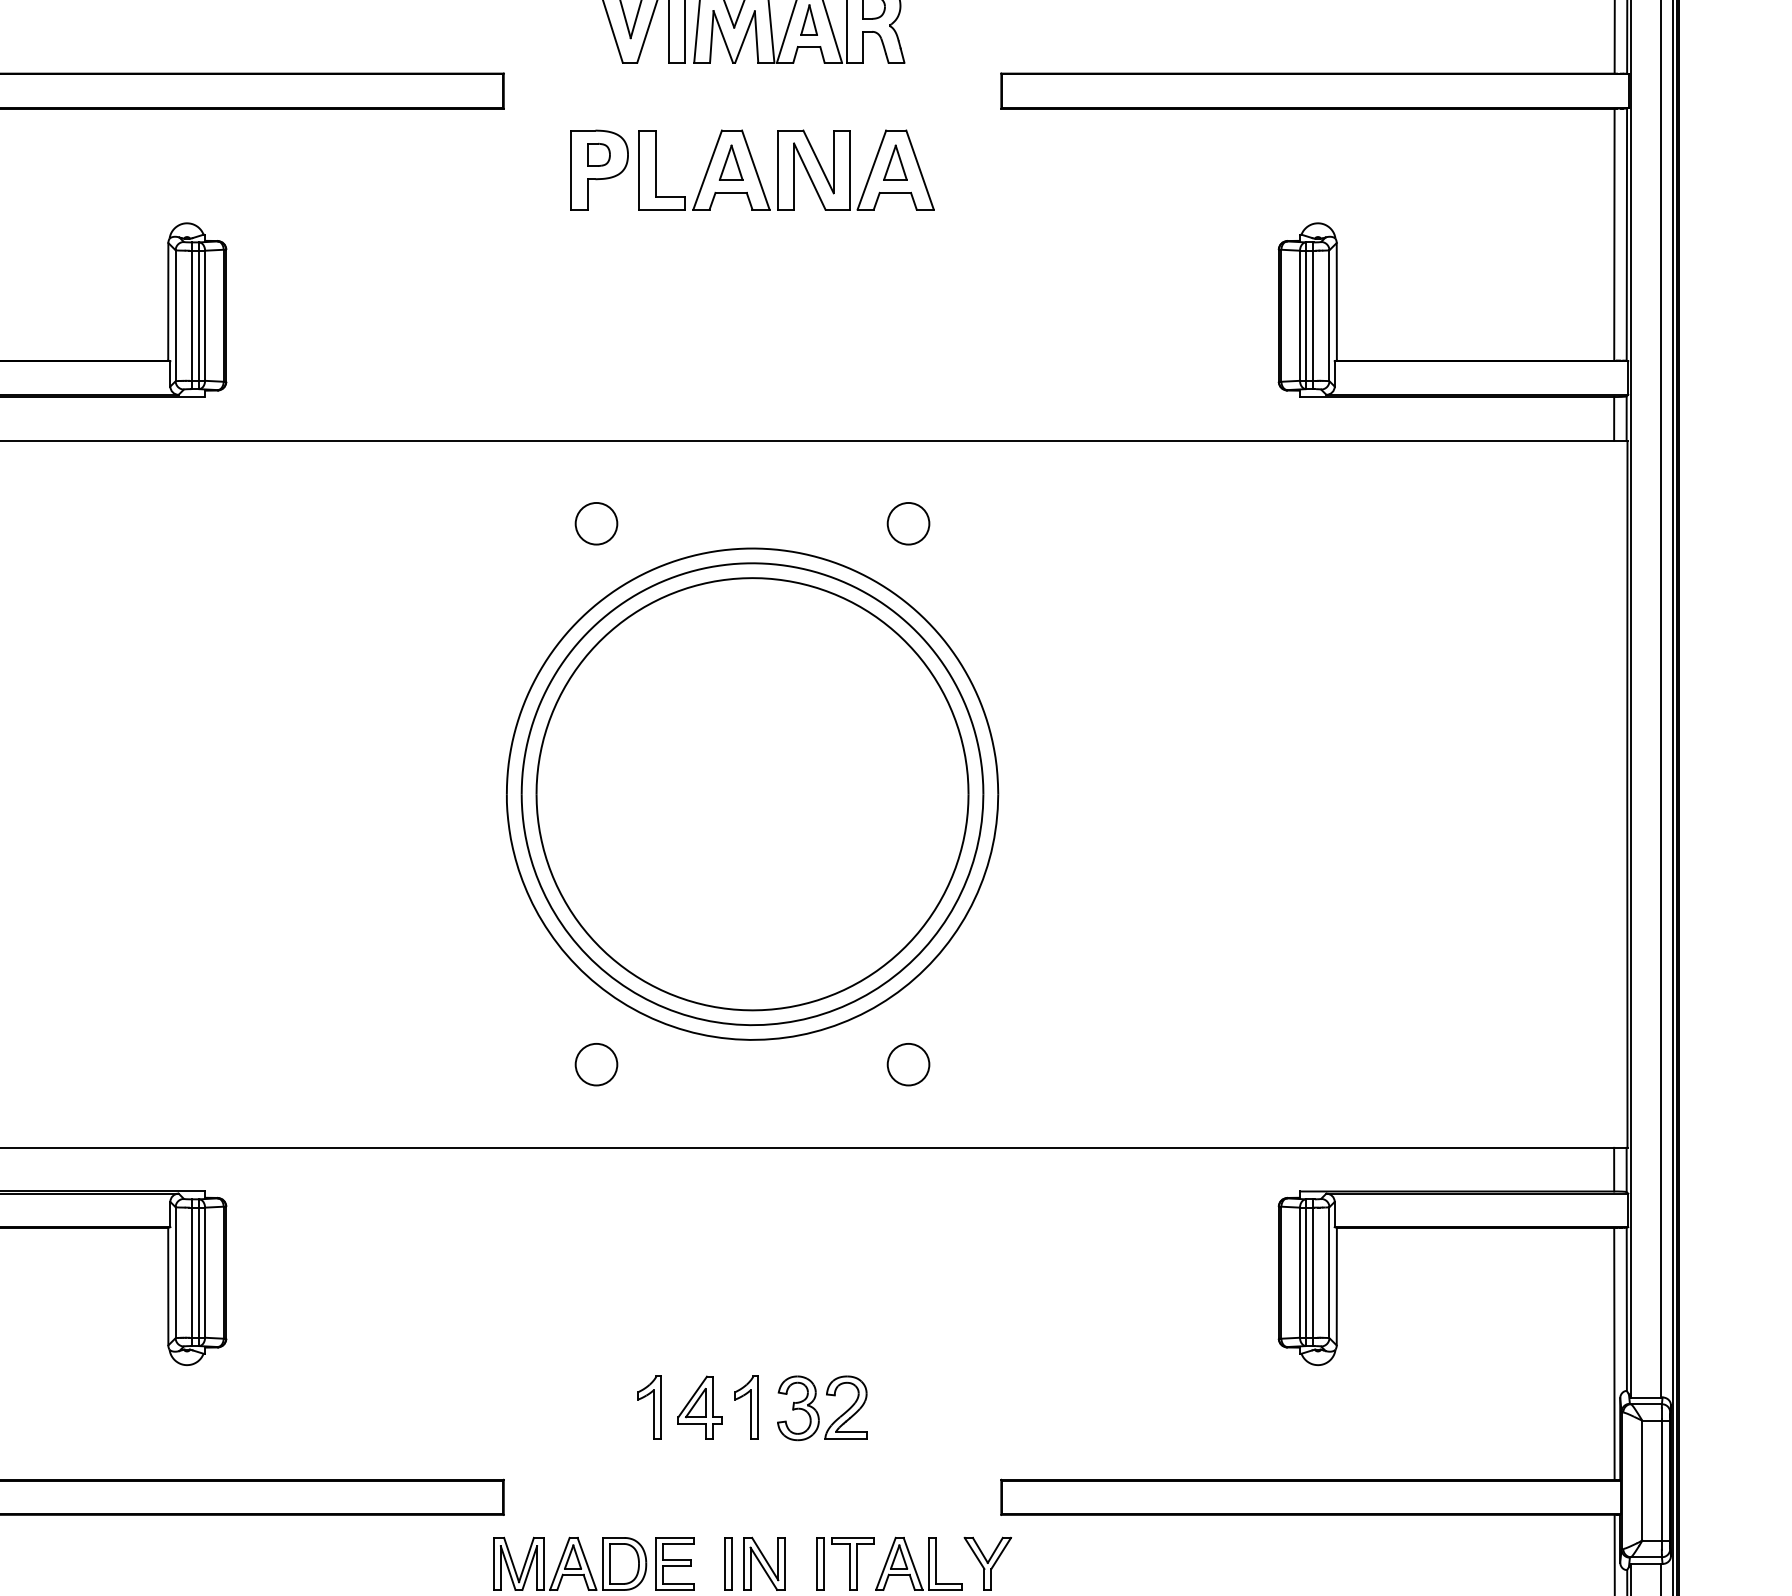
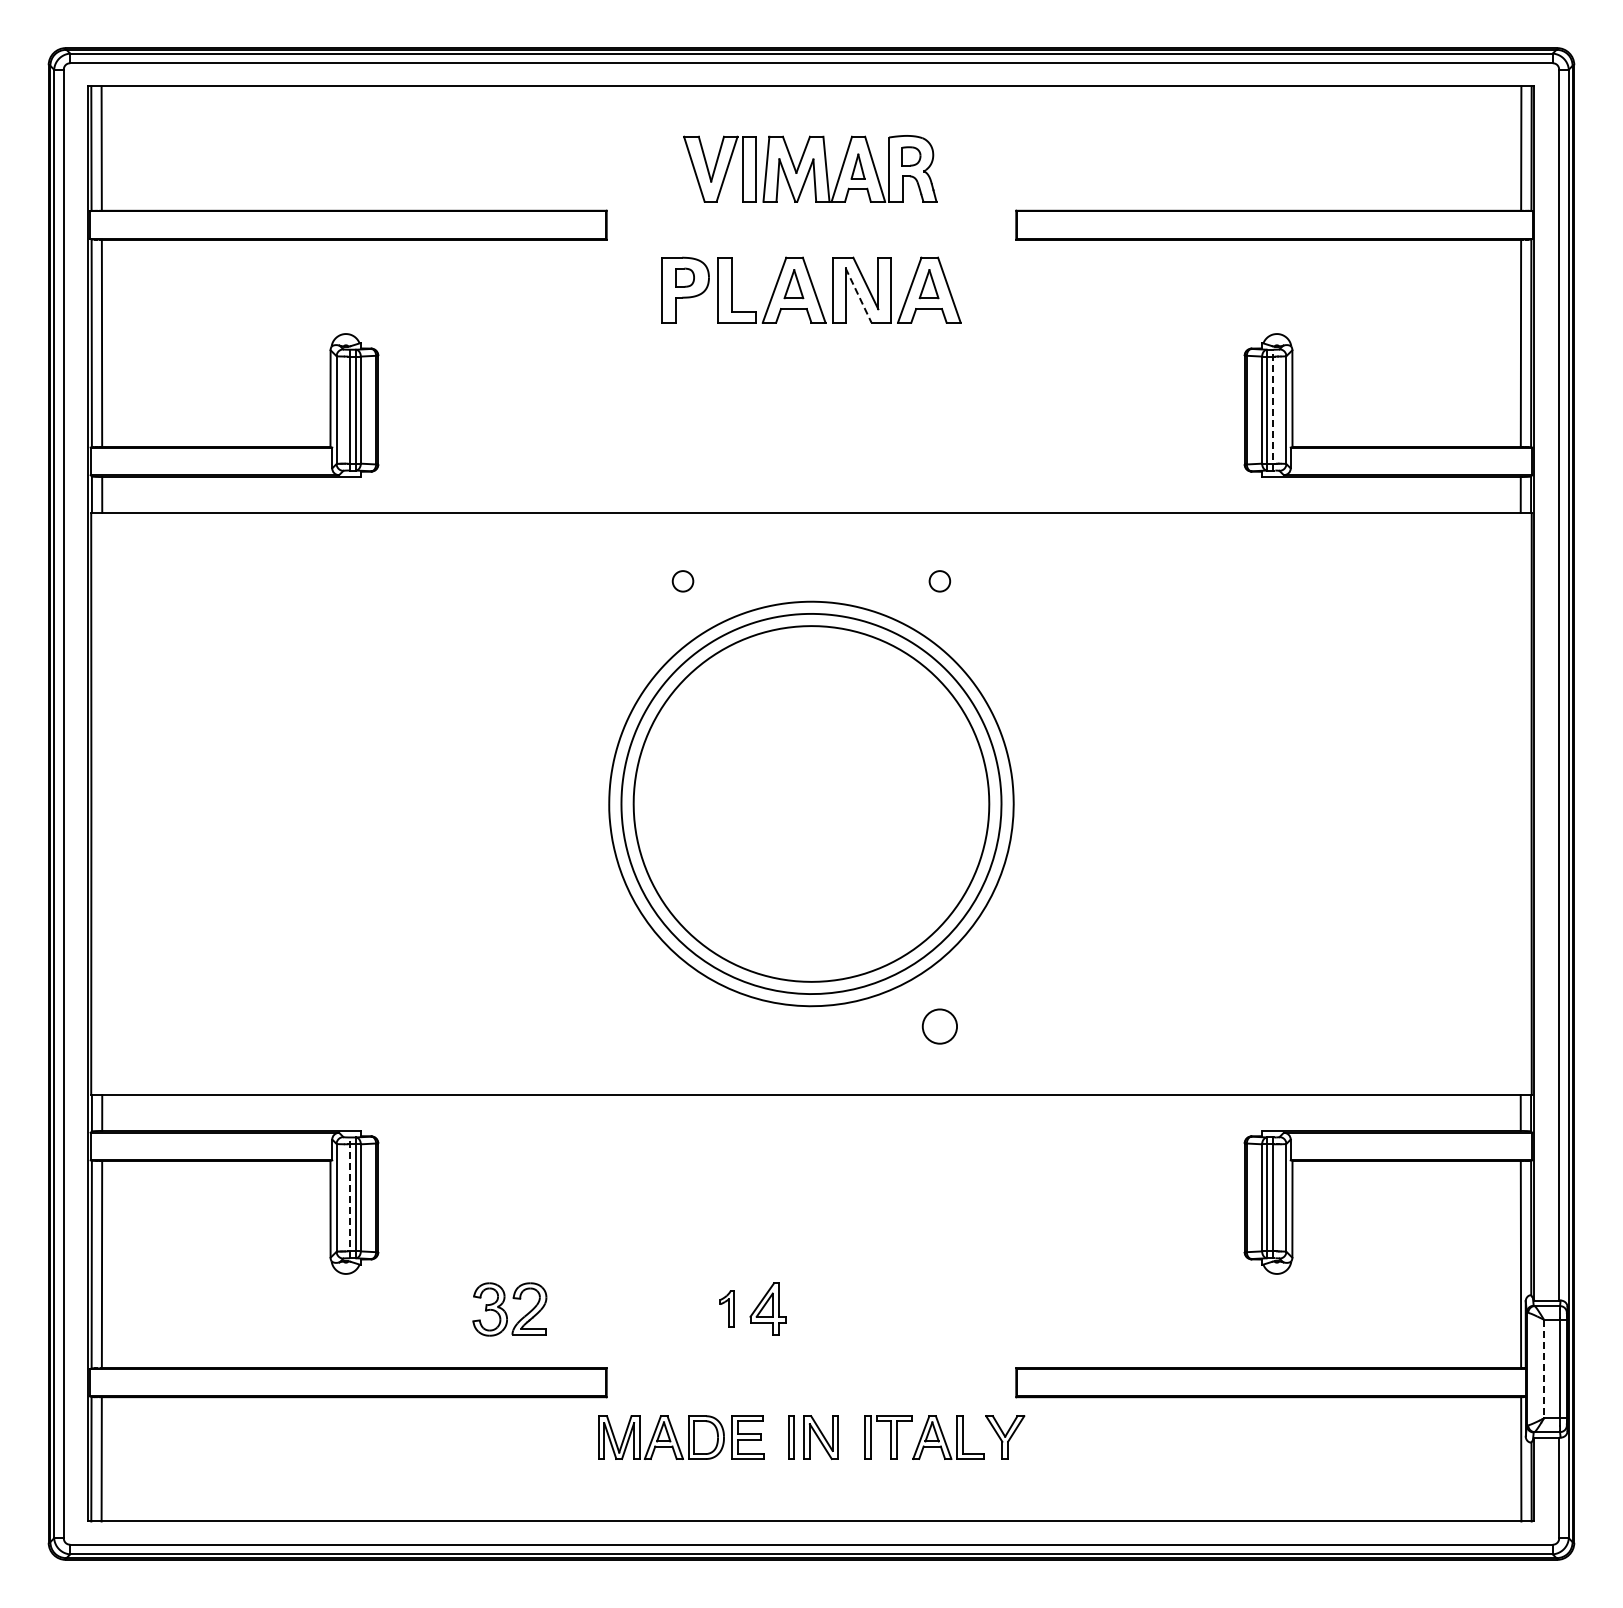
line: (809, 177) -> (858, 296), solid -> dashed
line: (1312, 315) -> (1272, 409), solid -> dashed
circle: (595, 523) -> (682, 581), size x0.6
circle: (908, 523) -> (939, 581), size x0.6
circle: (597, 1064) -> (683, 1026), removed
line: (192, 1272) -> (350, 1197), solid -> dashed
part: (649, 1407) -> (726, 1308), size x0.7
part: (746, 1407) -> (806, 1308), removed
part: (821, 1408) -> (509, 1309), moved
line: (1641, 1481) -> (1543, 1369), solid -> dashed

